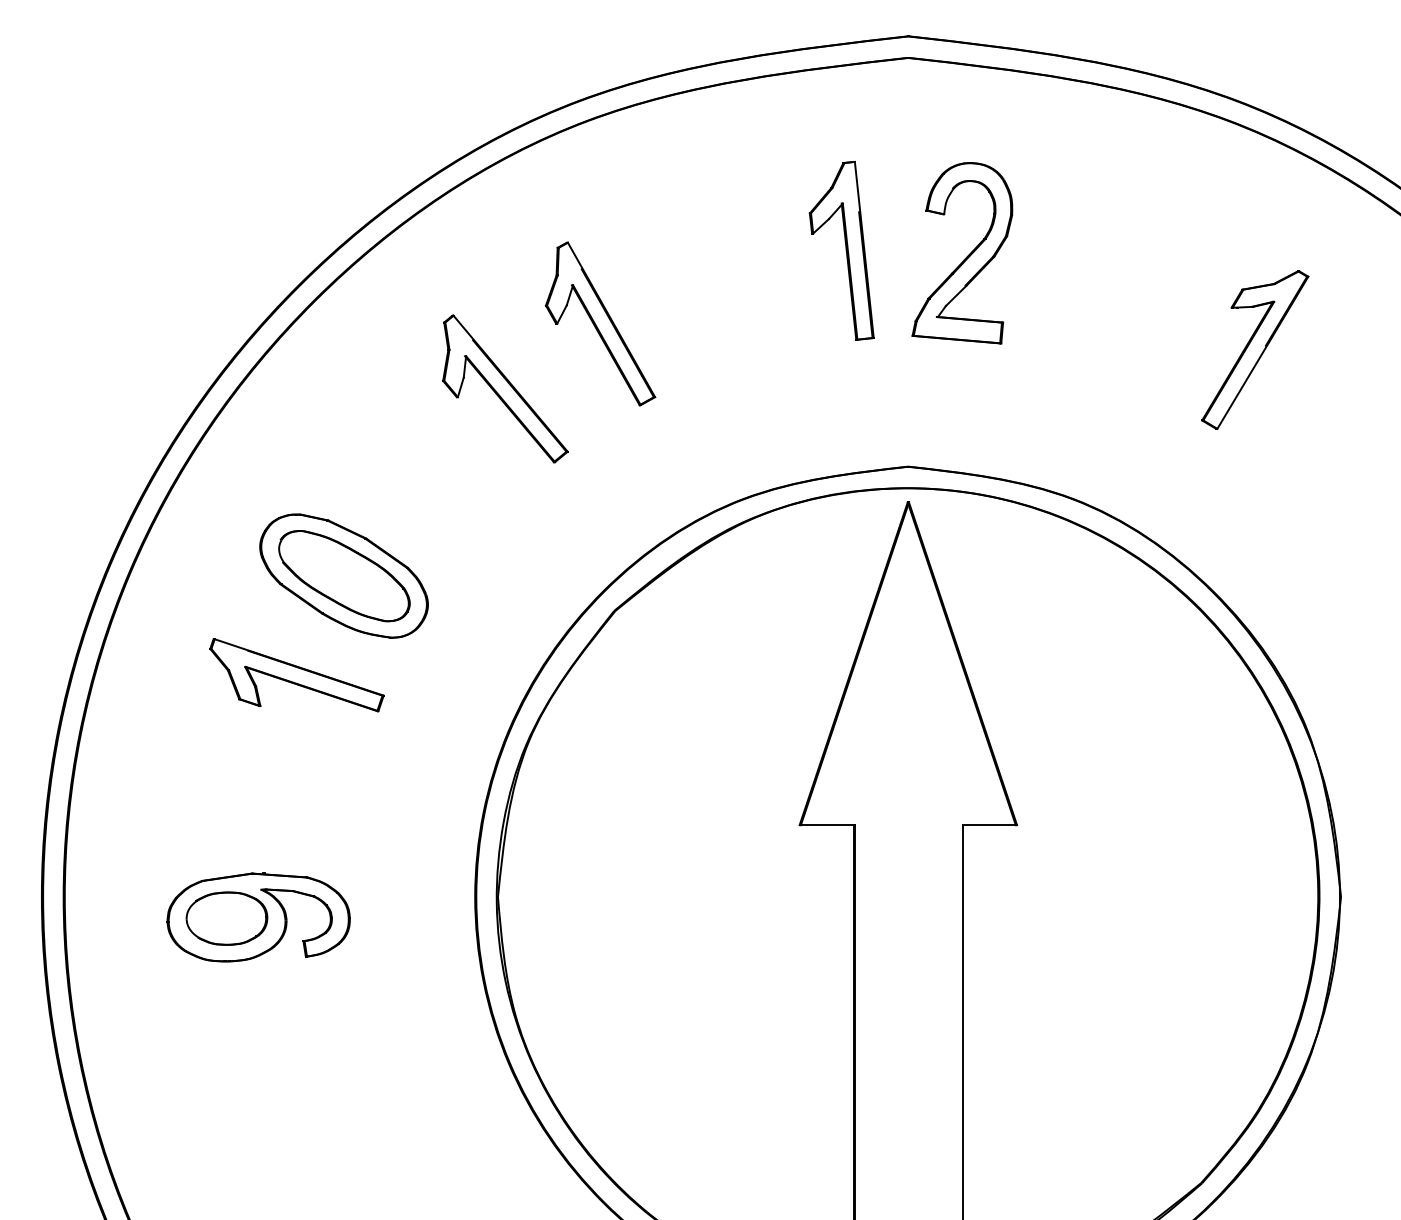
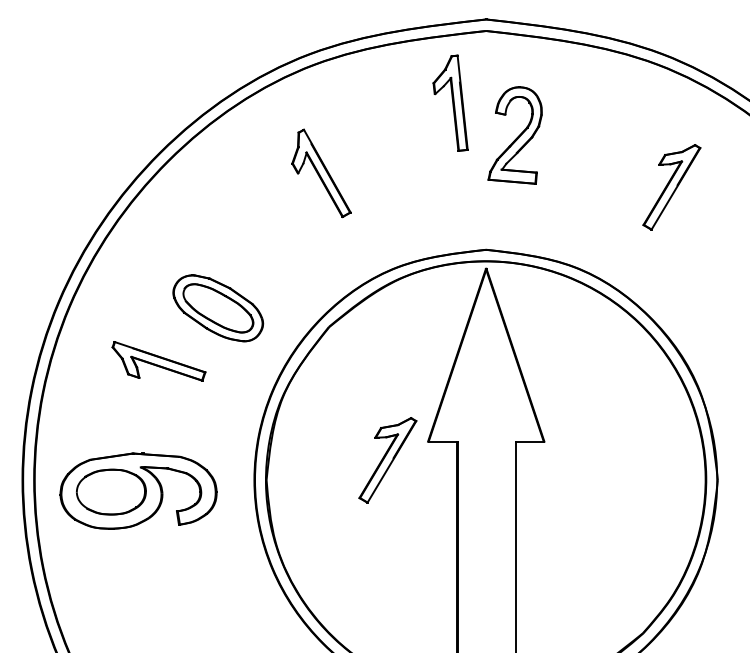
part: (841, 249) -> (450, 102), moved
part: (505, 387) -> (270, 207), removed
part: (344, 576) -> (218, 308), moved
part: (723, 860) -> (387, 460), added
part: (258, 916) -> (138, 490), size x1.6

